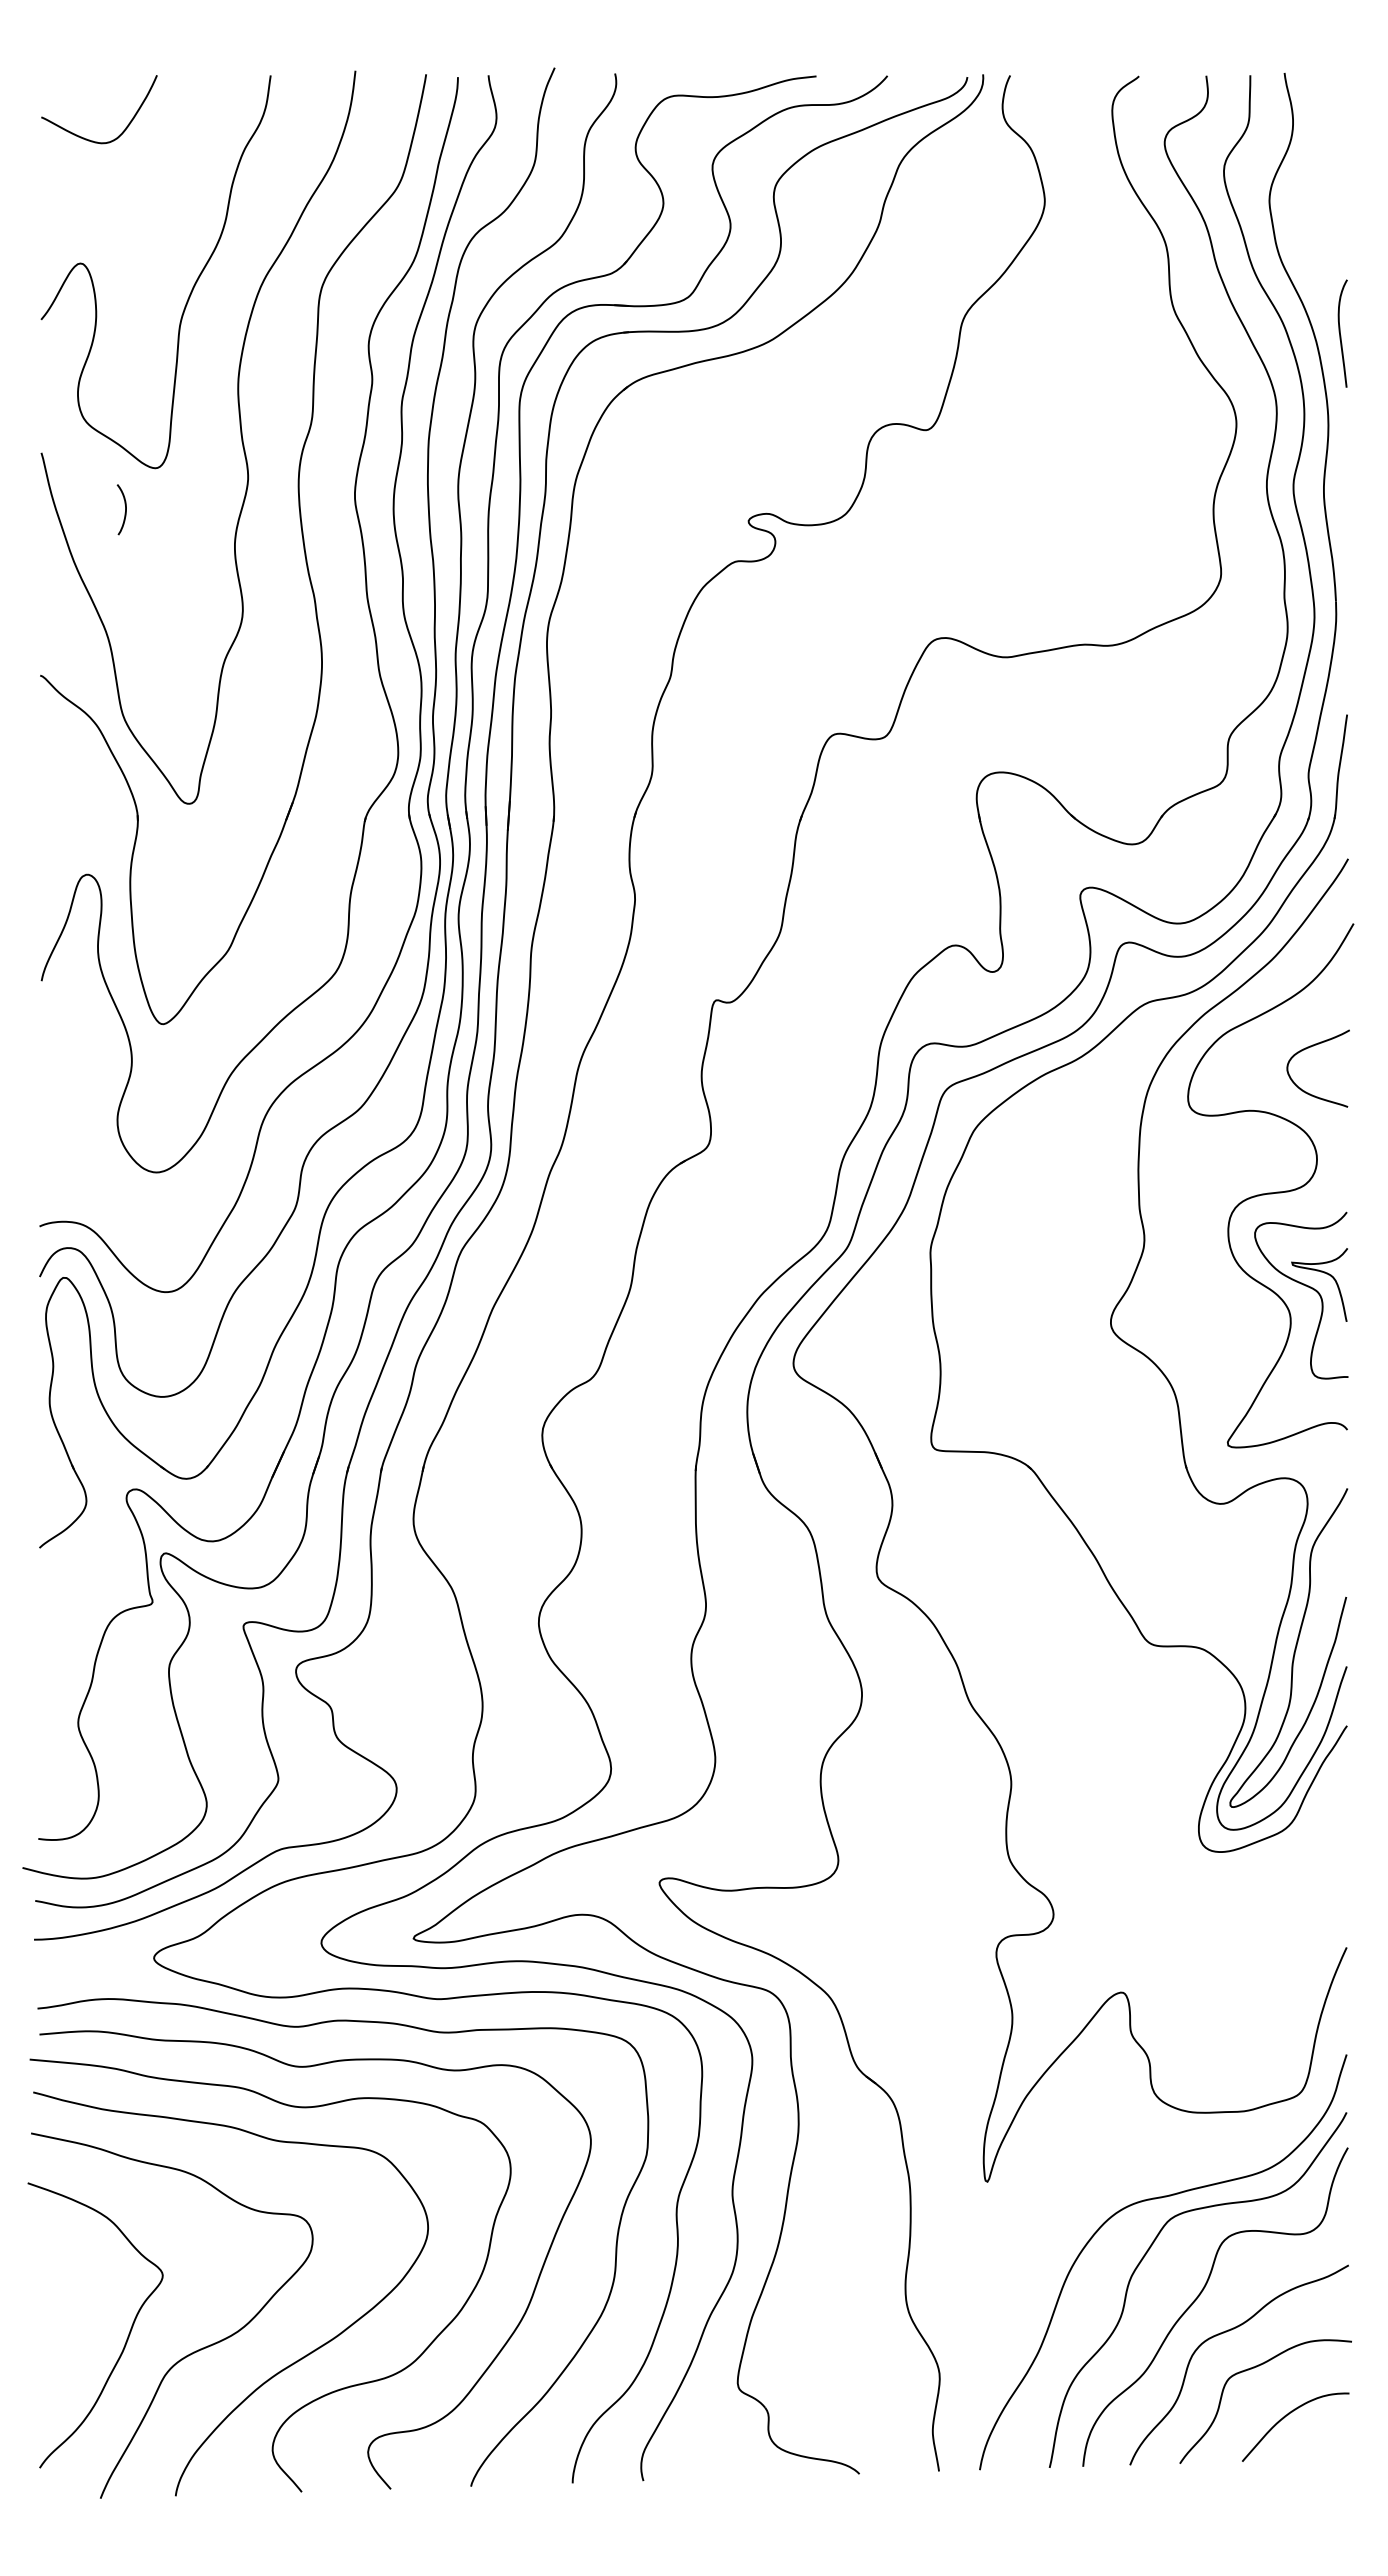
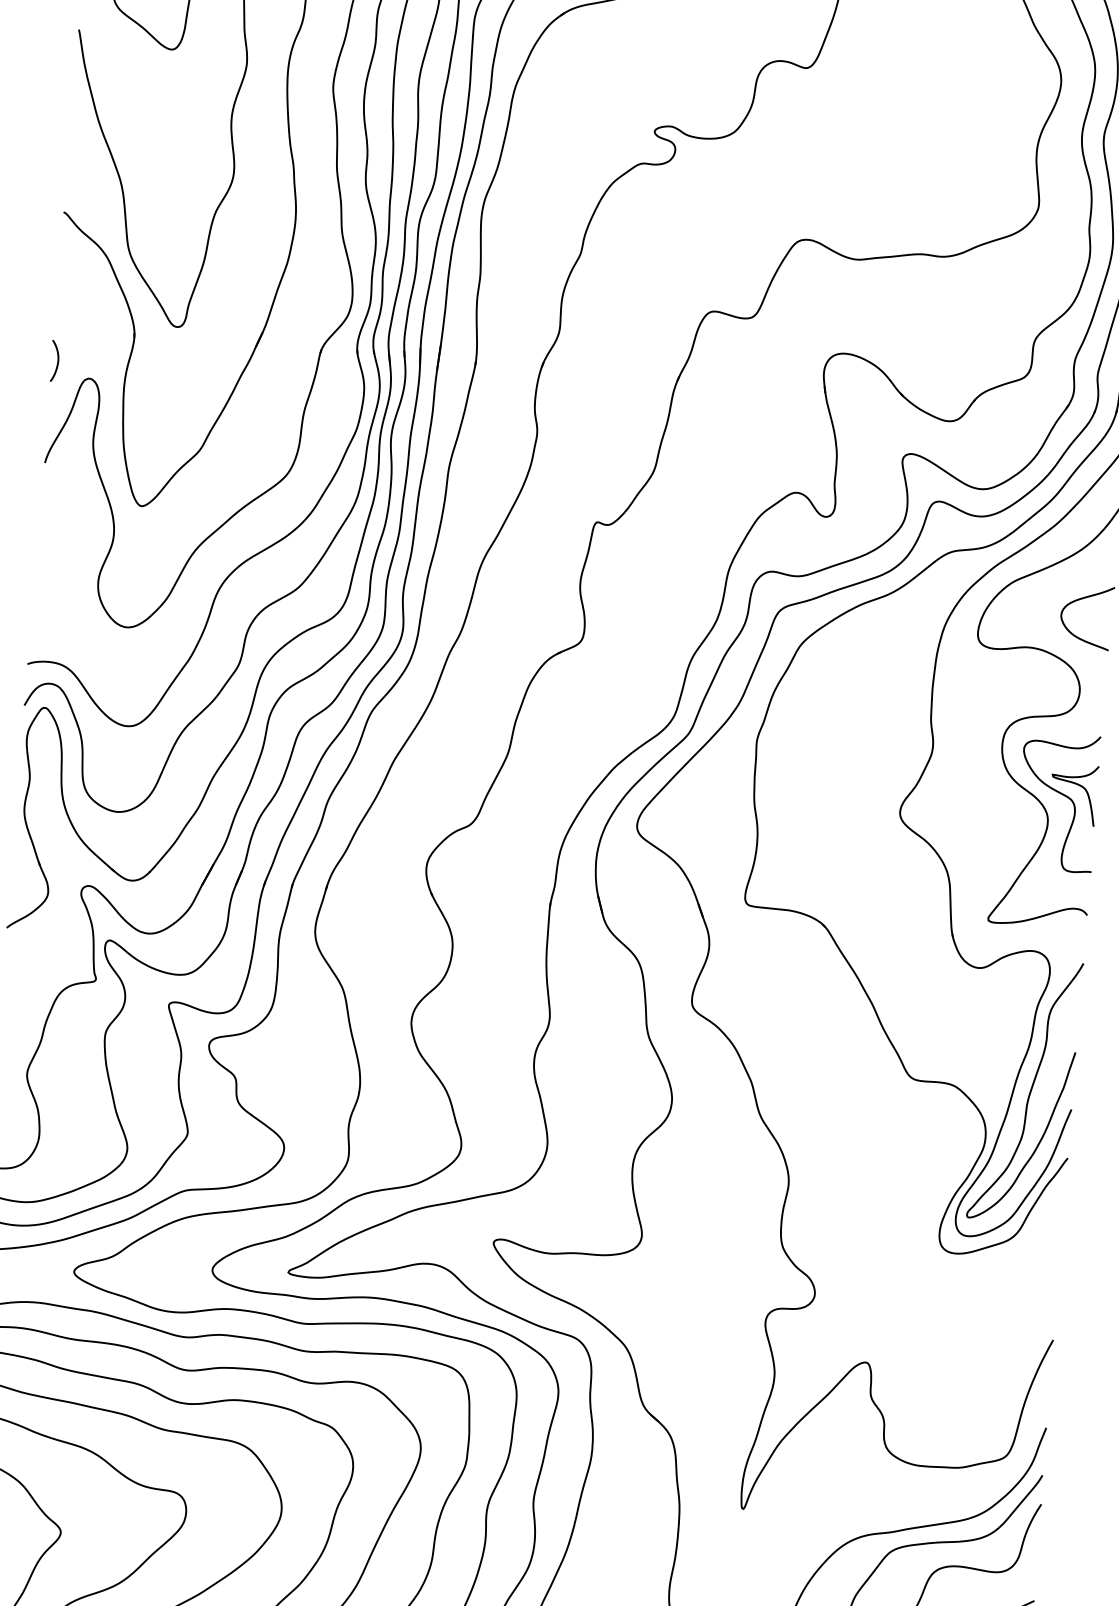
curve: (125, 509) -> (57, 361), moved

